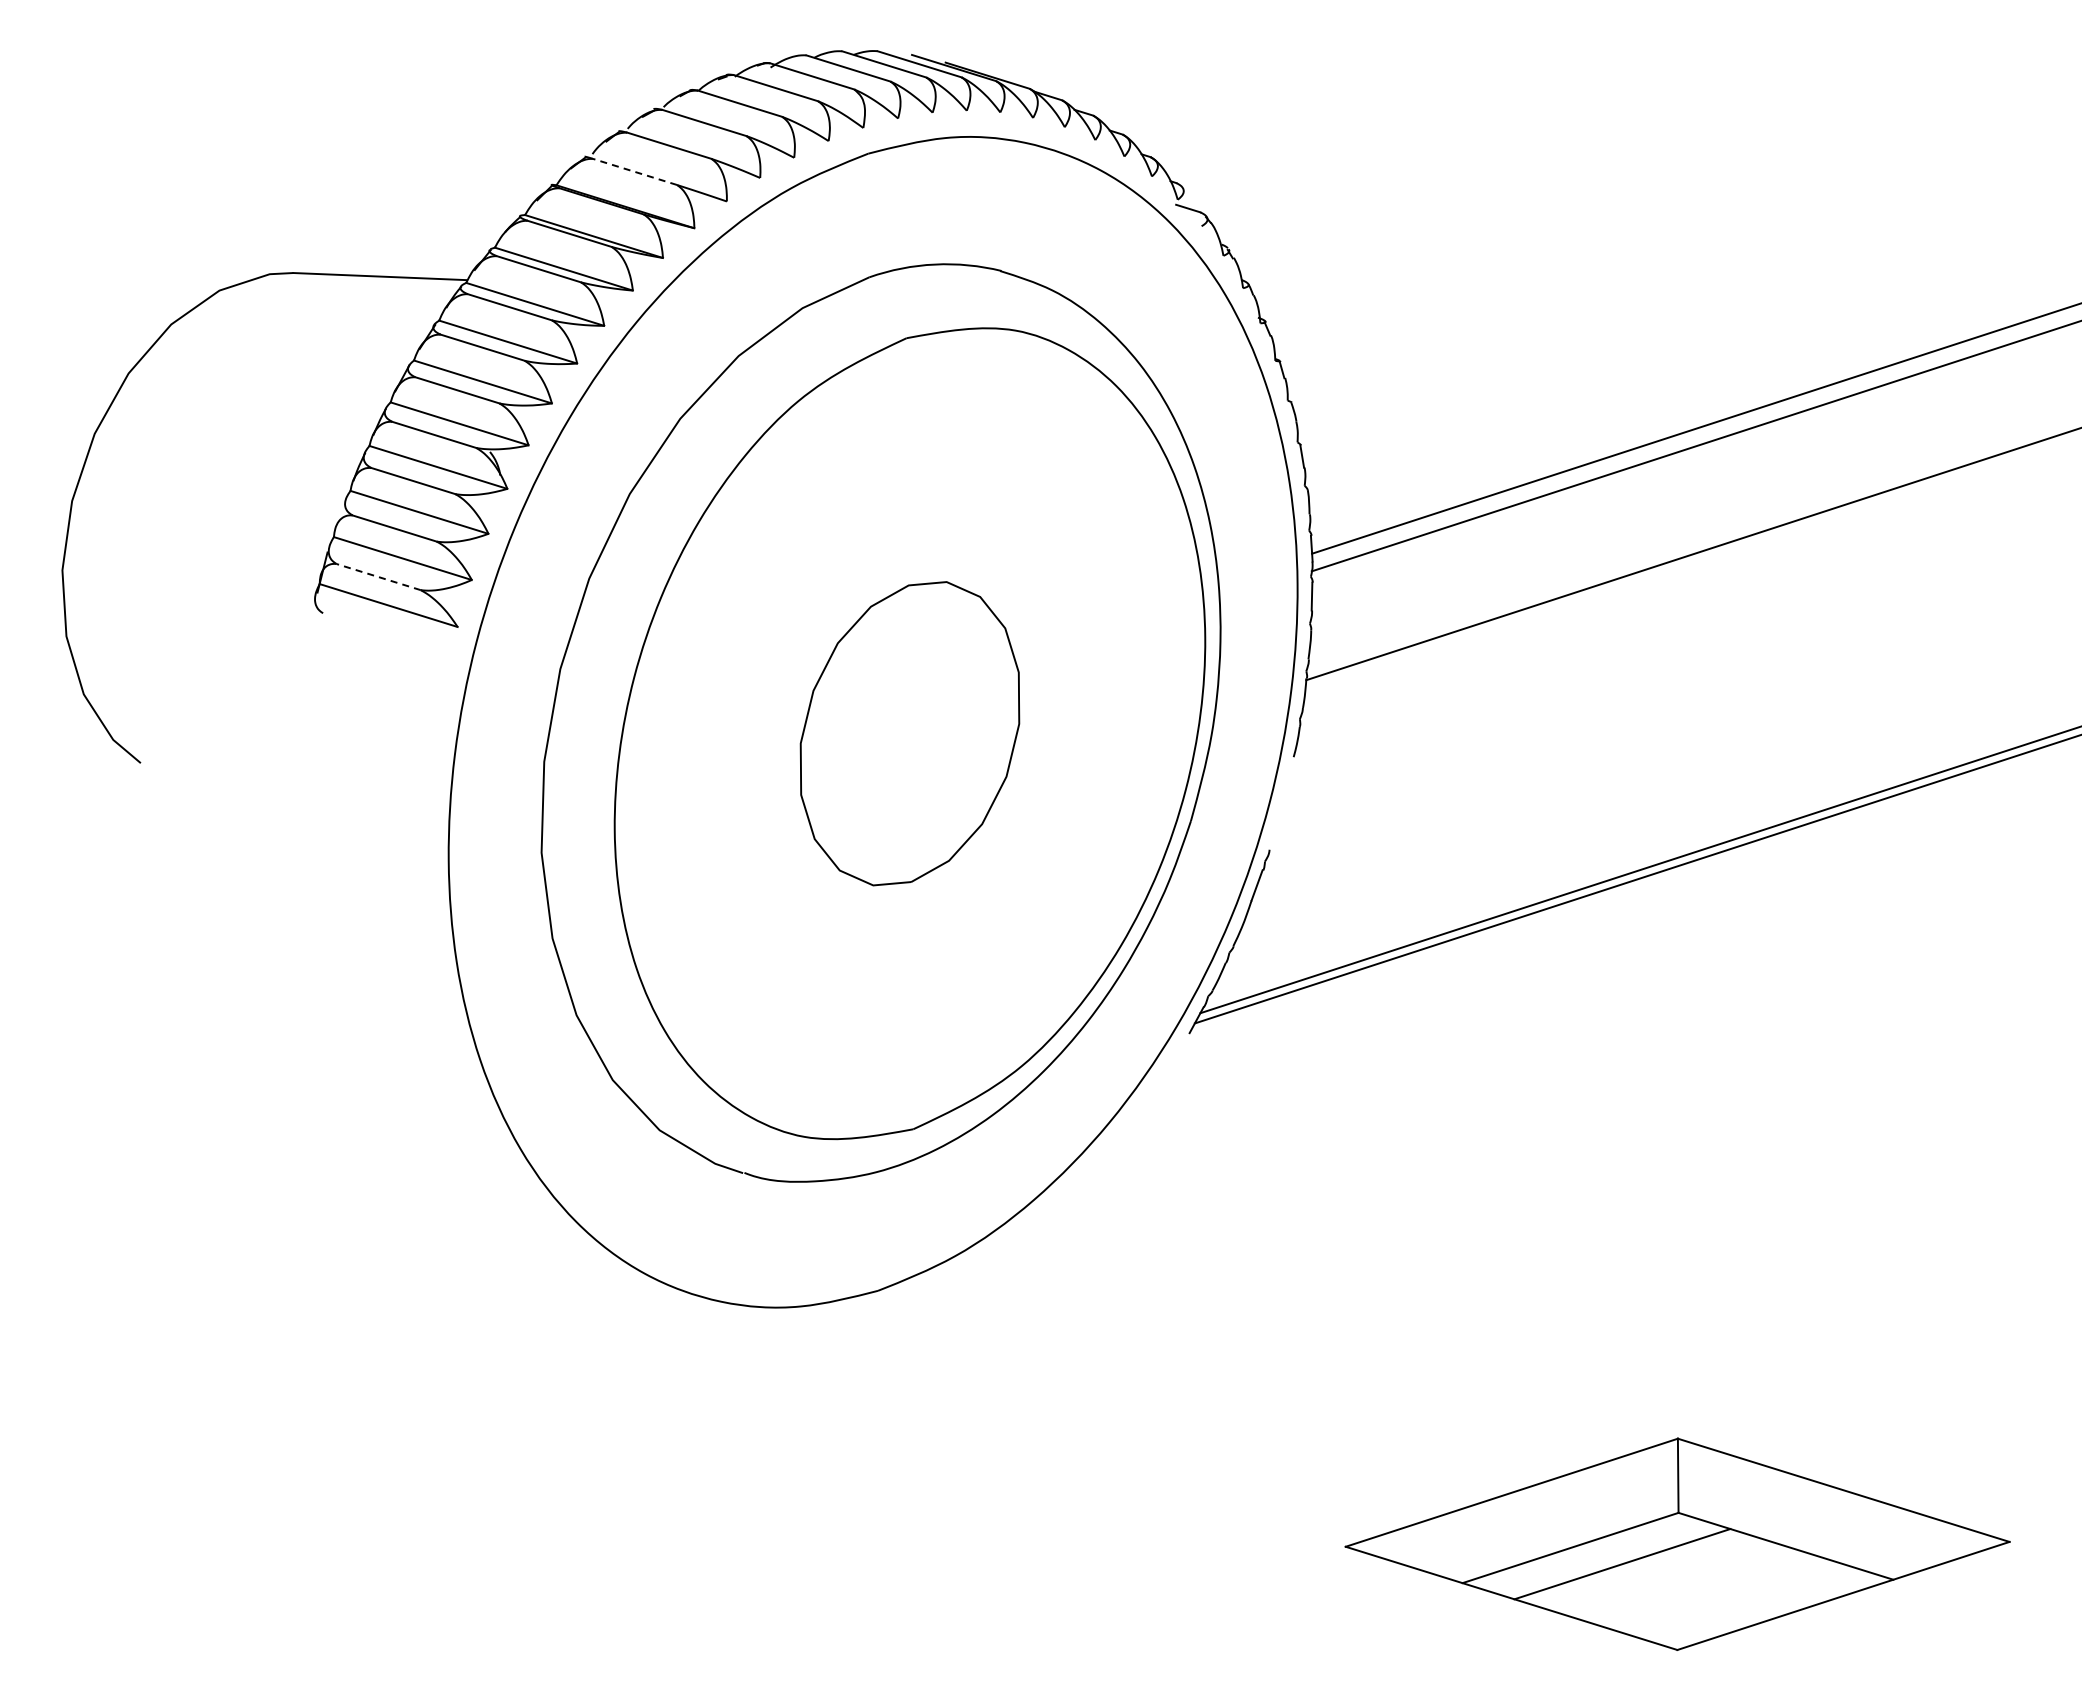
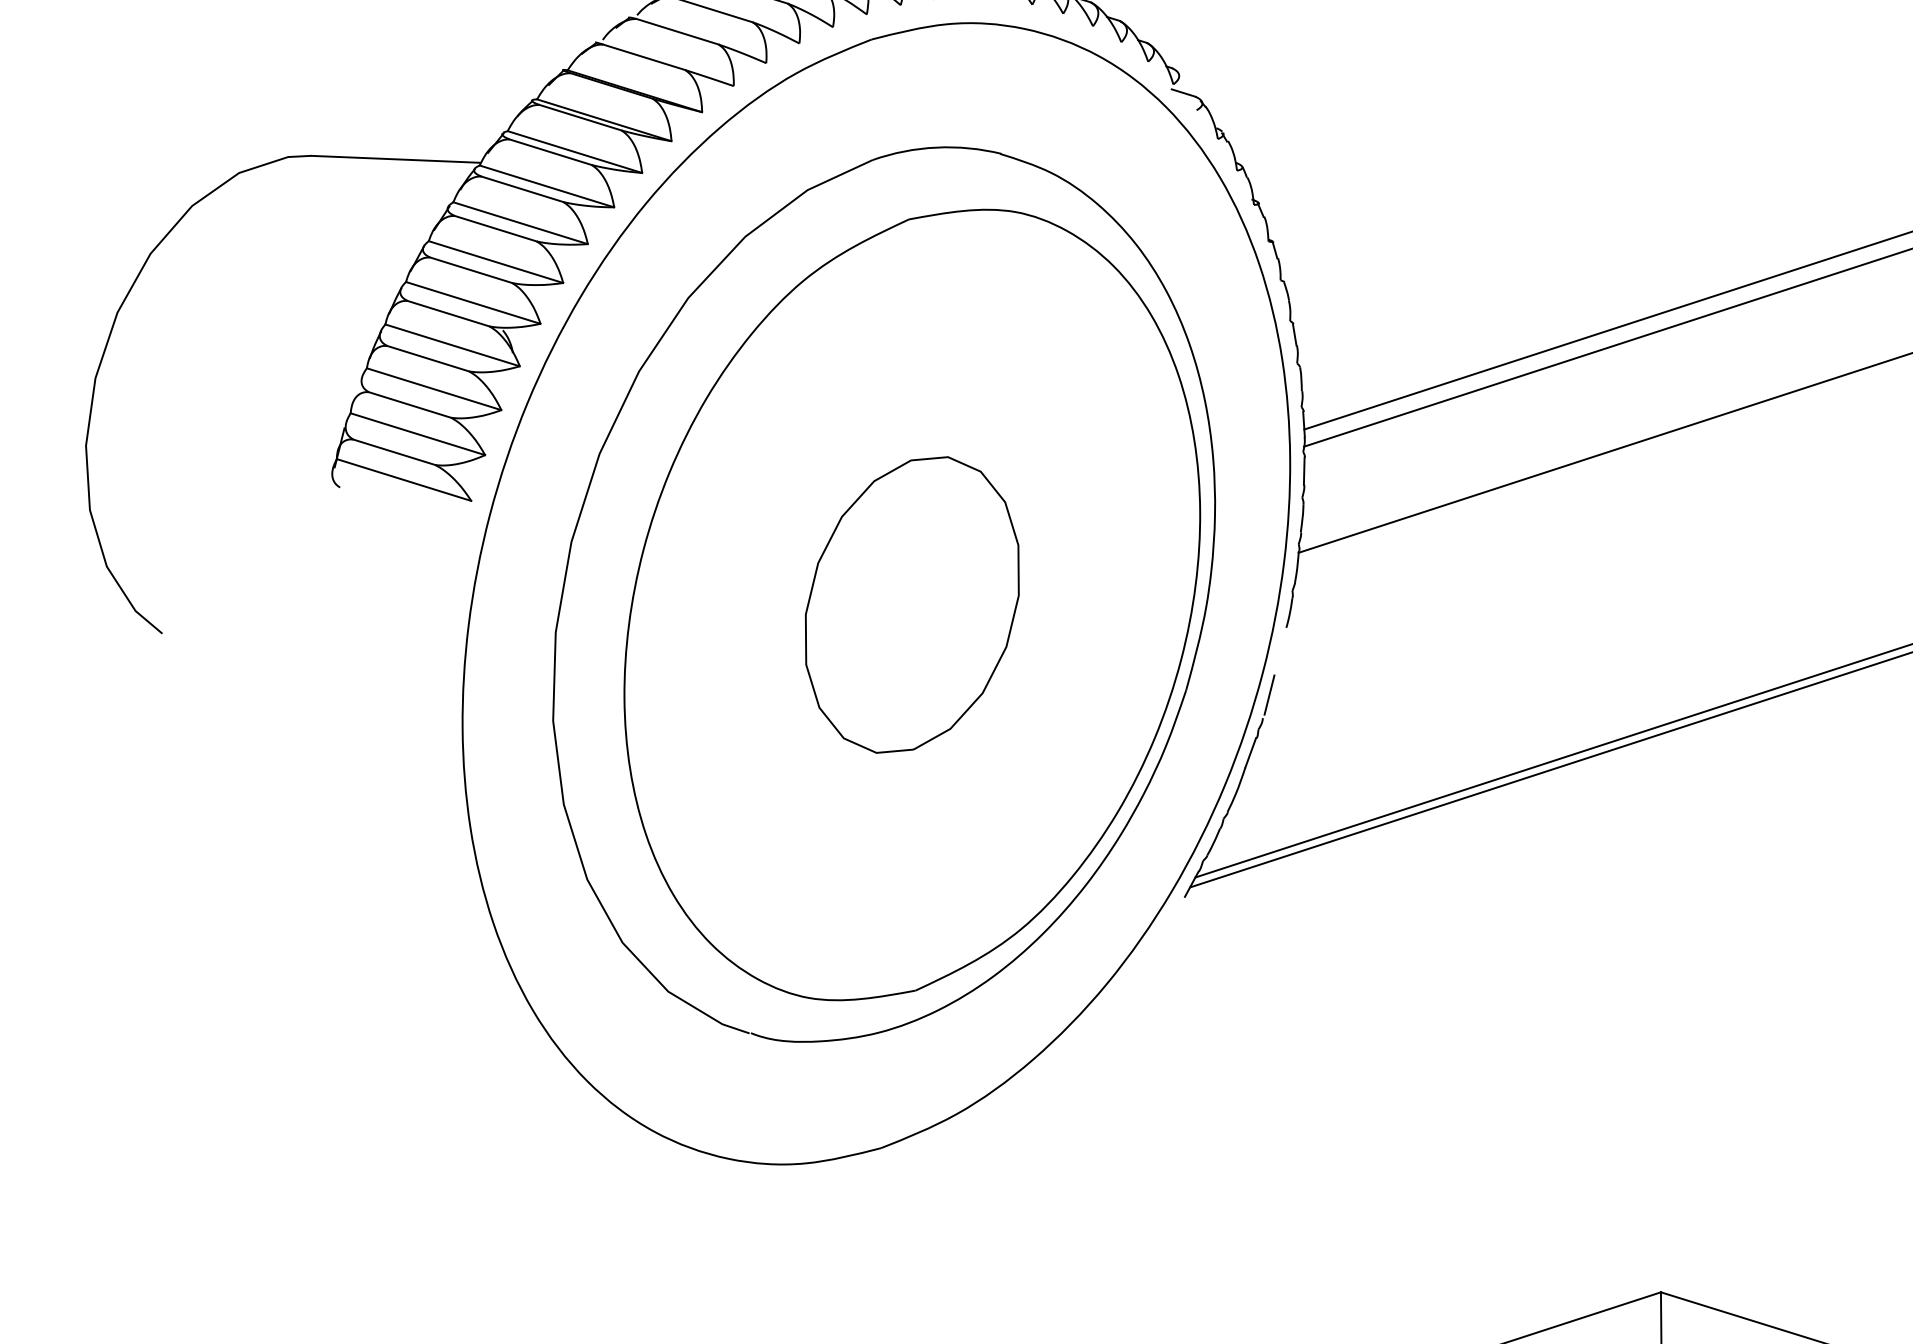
line: (634, 171) -> (643, 56), dashed -> solid
line: (378, 576) -> (394, 451), dashed -> solid
line: (1276, 826) -> (1269, 695), added

